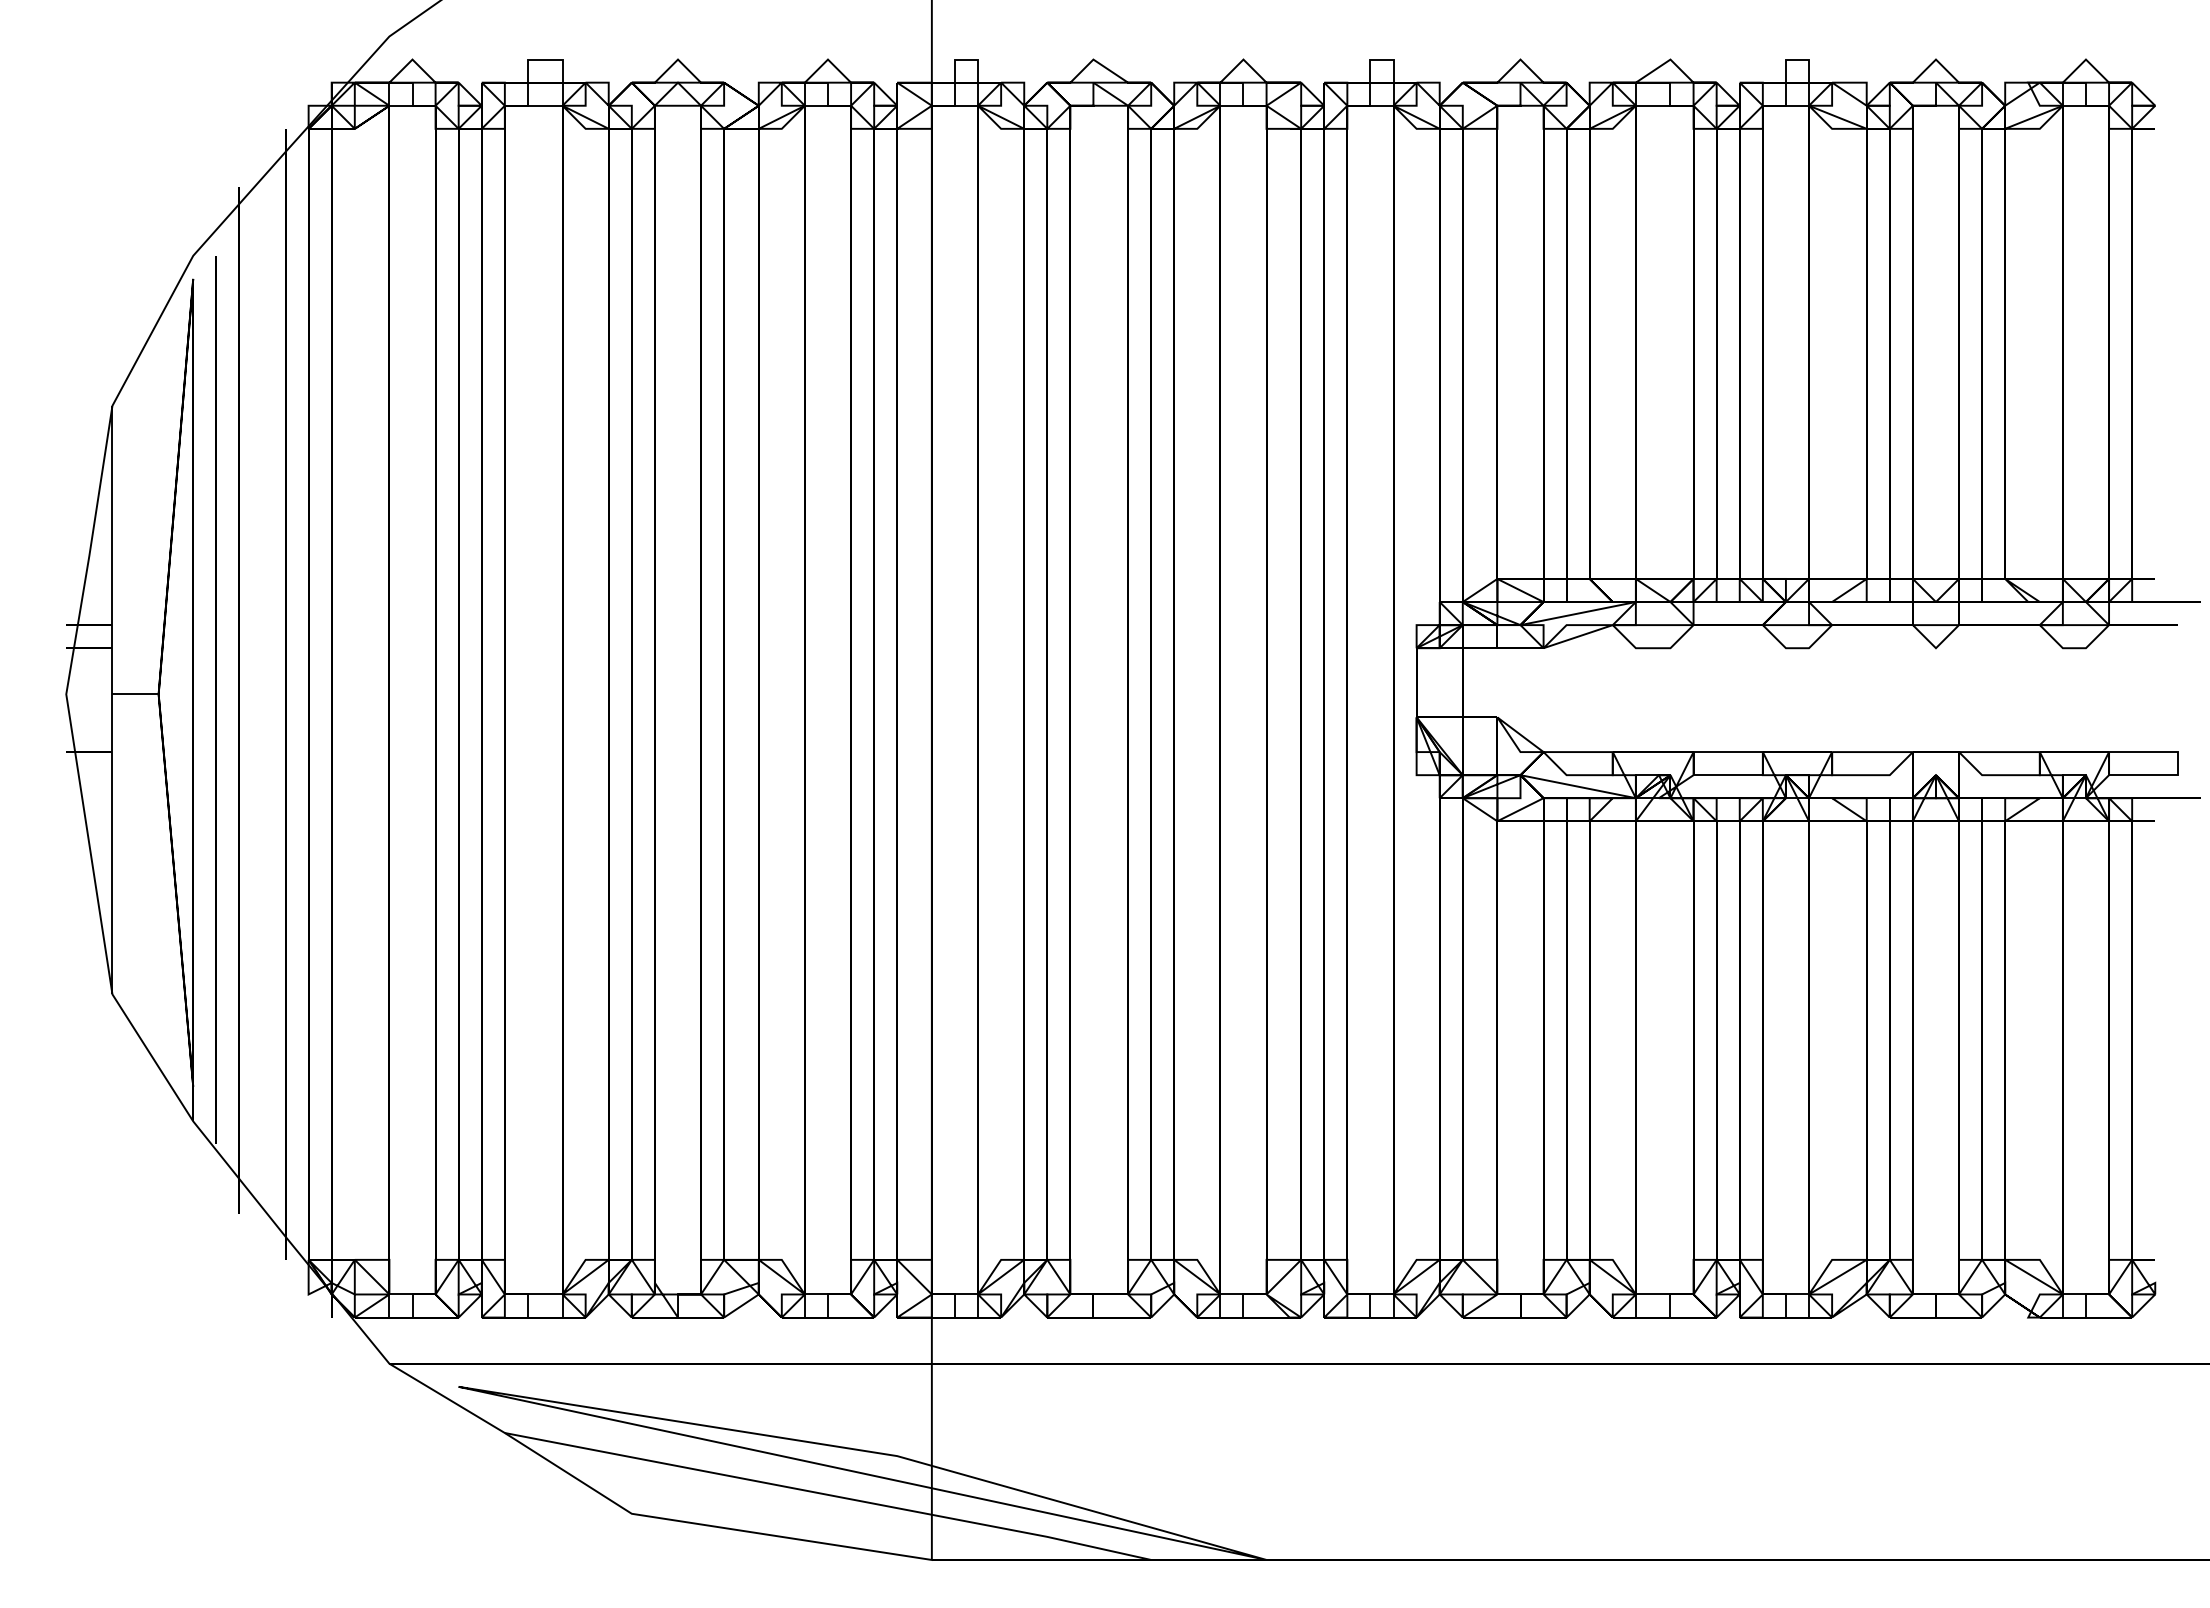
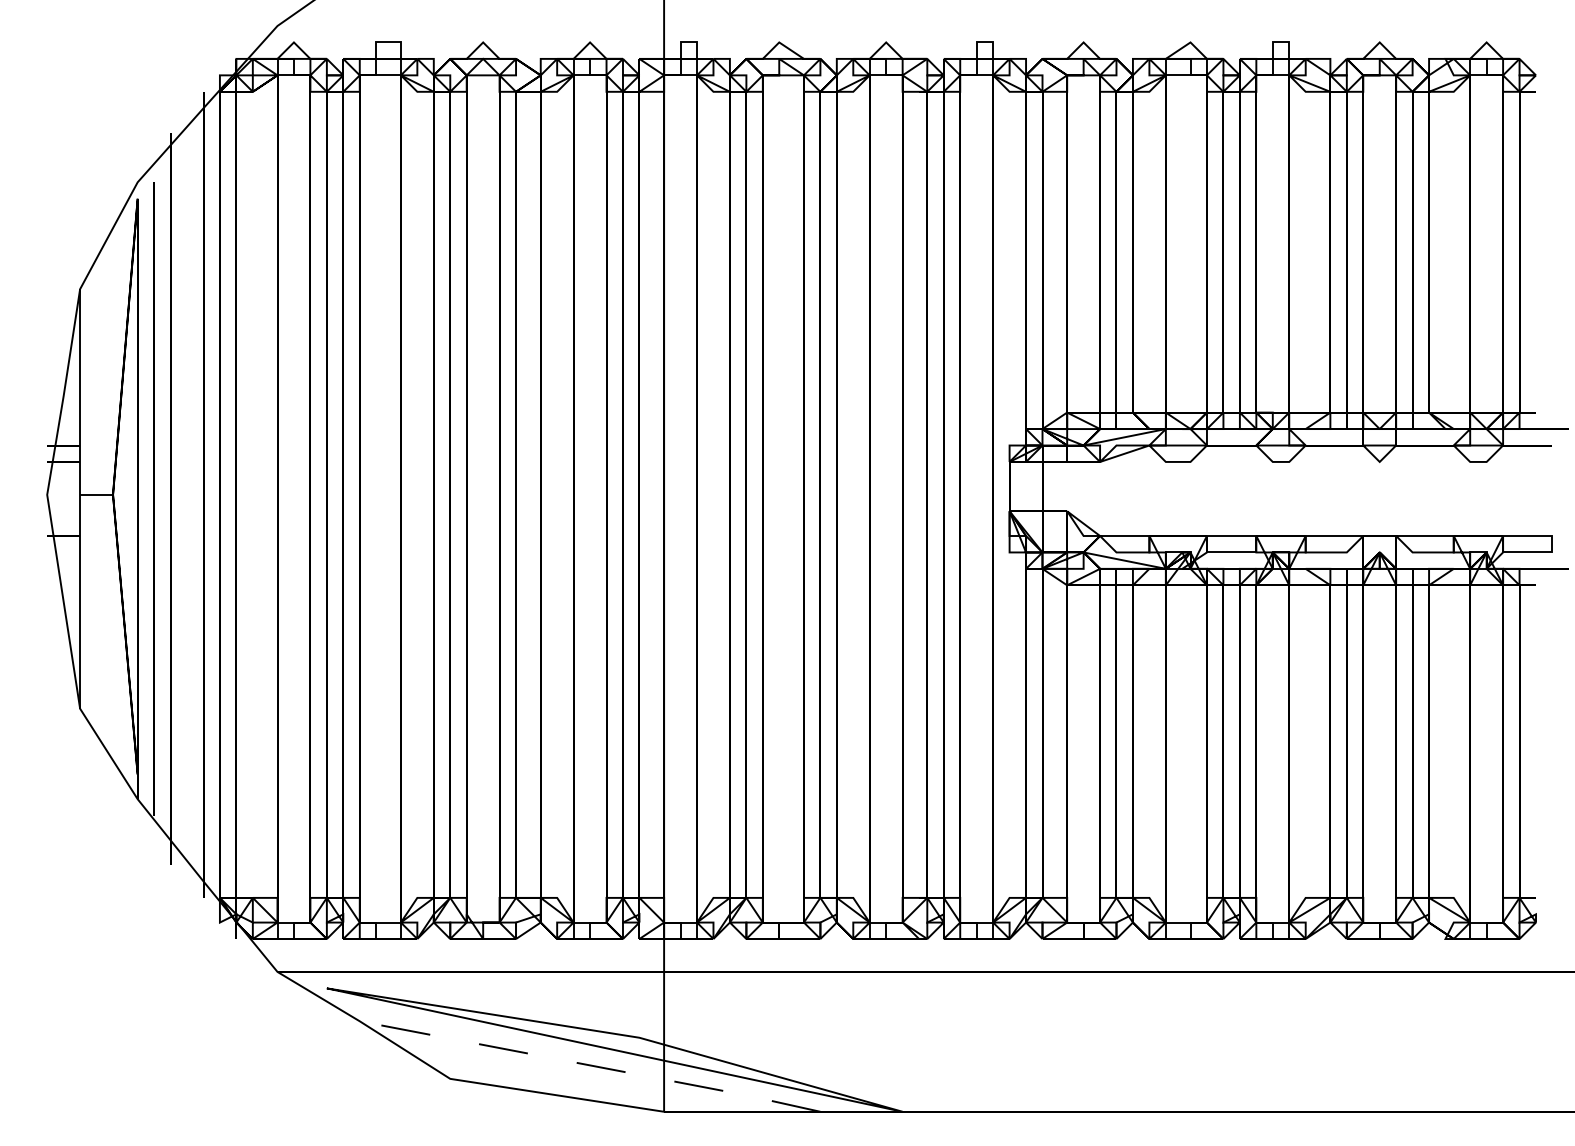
line: (828, 1494) -> (590, 1065), solid -> dashed

